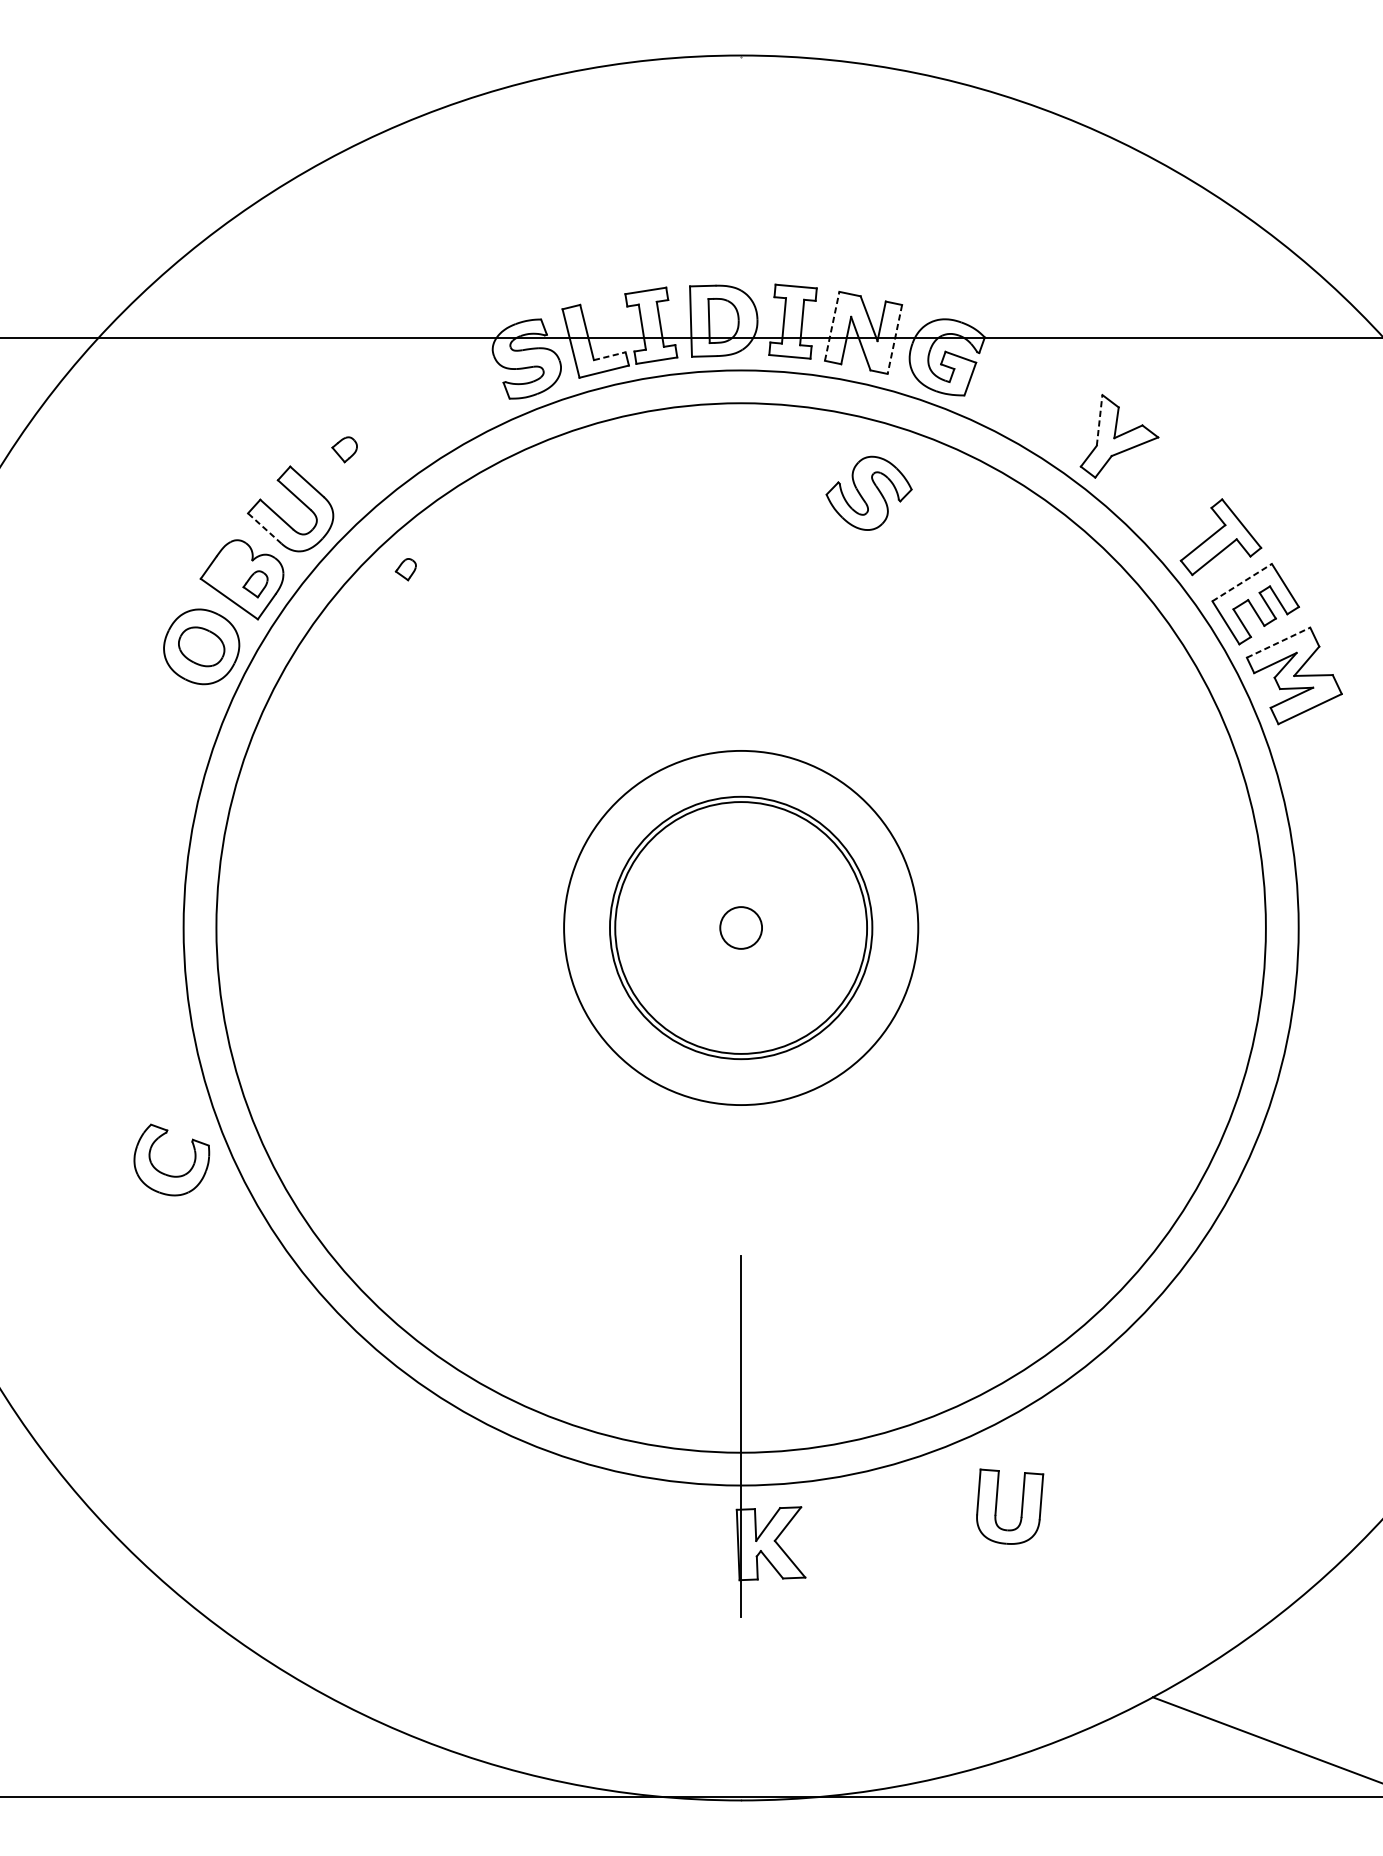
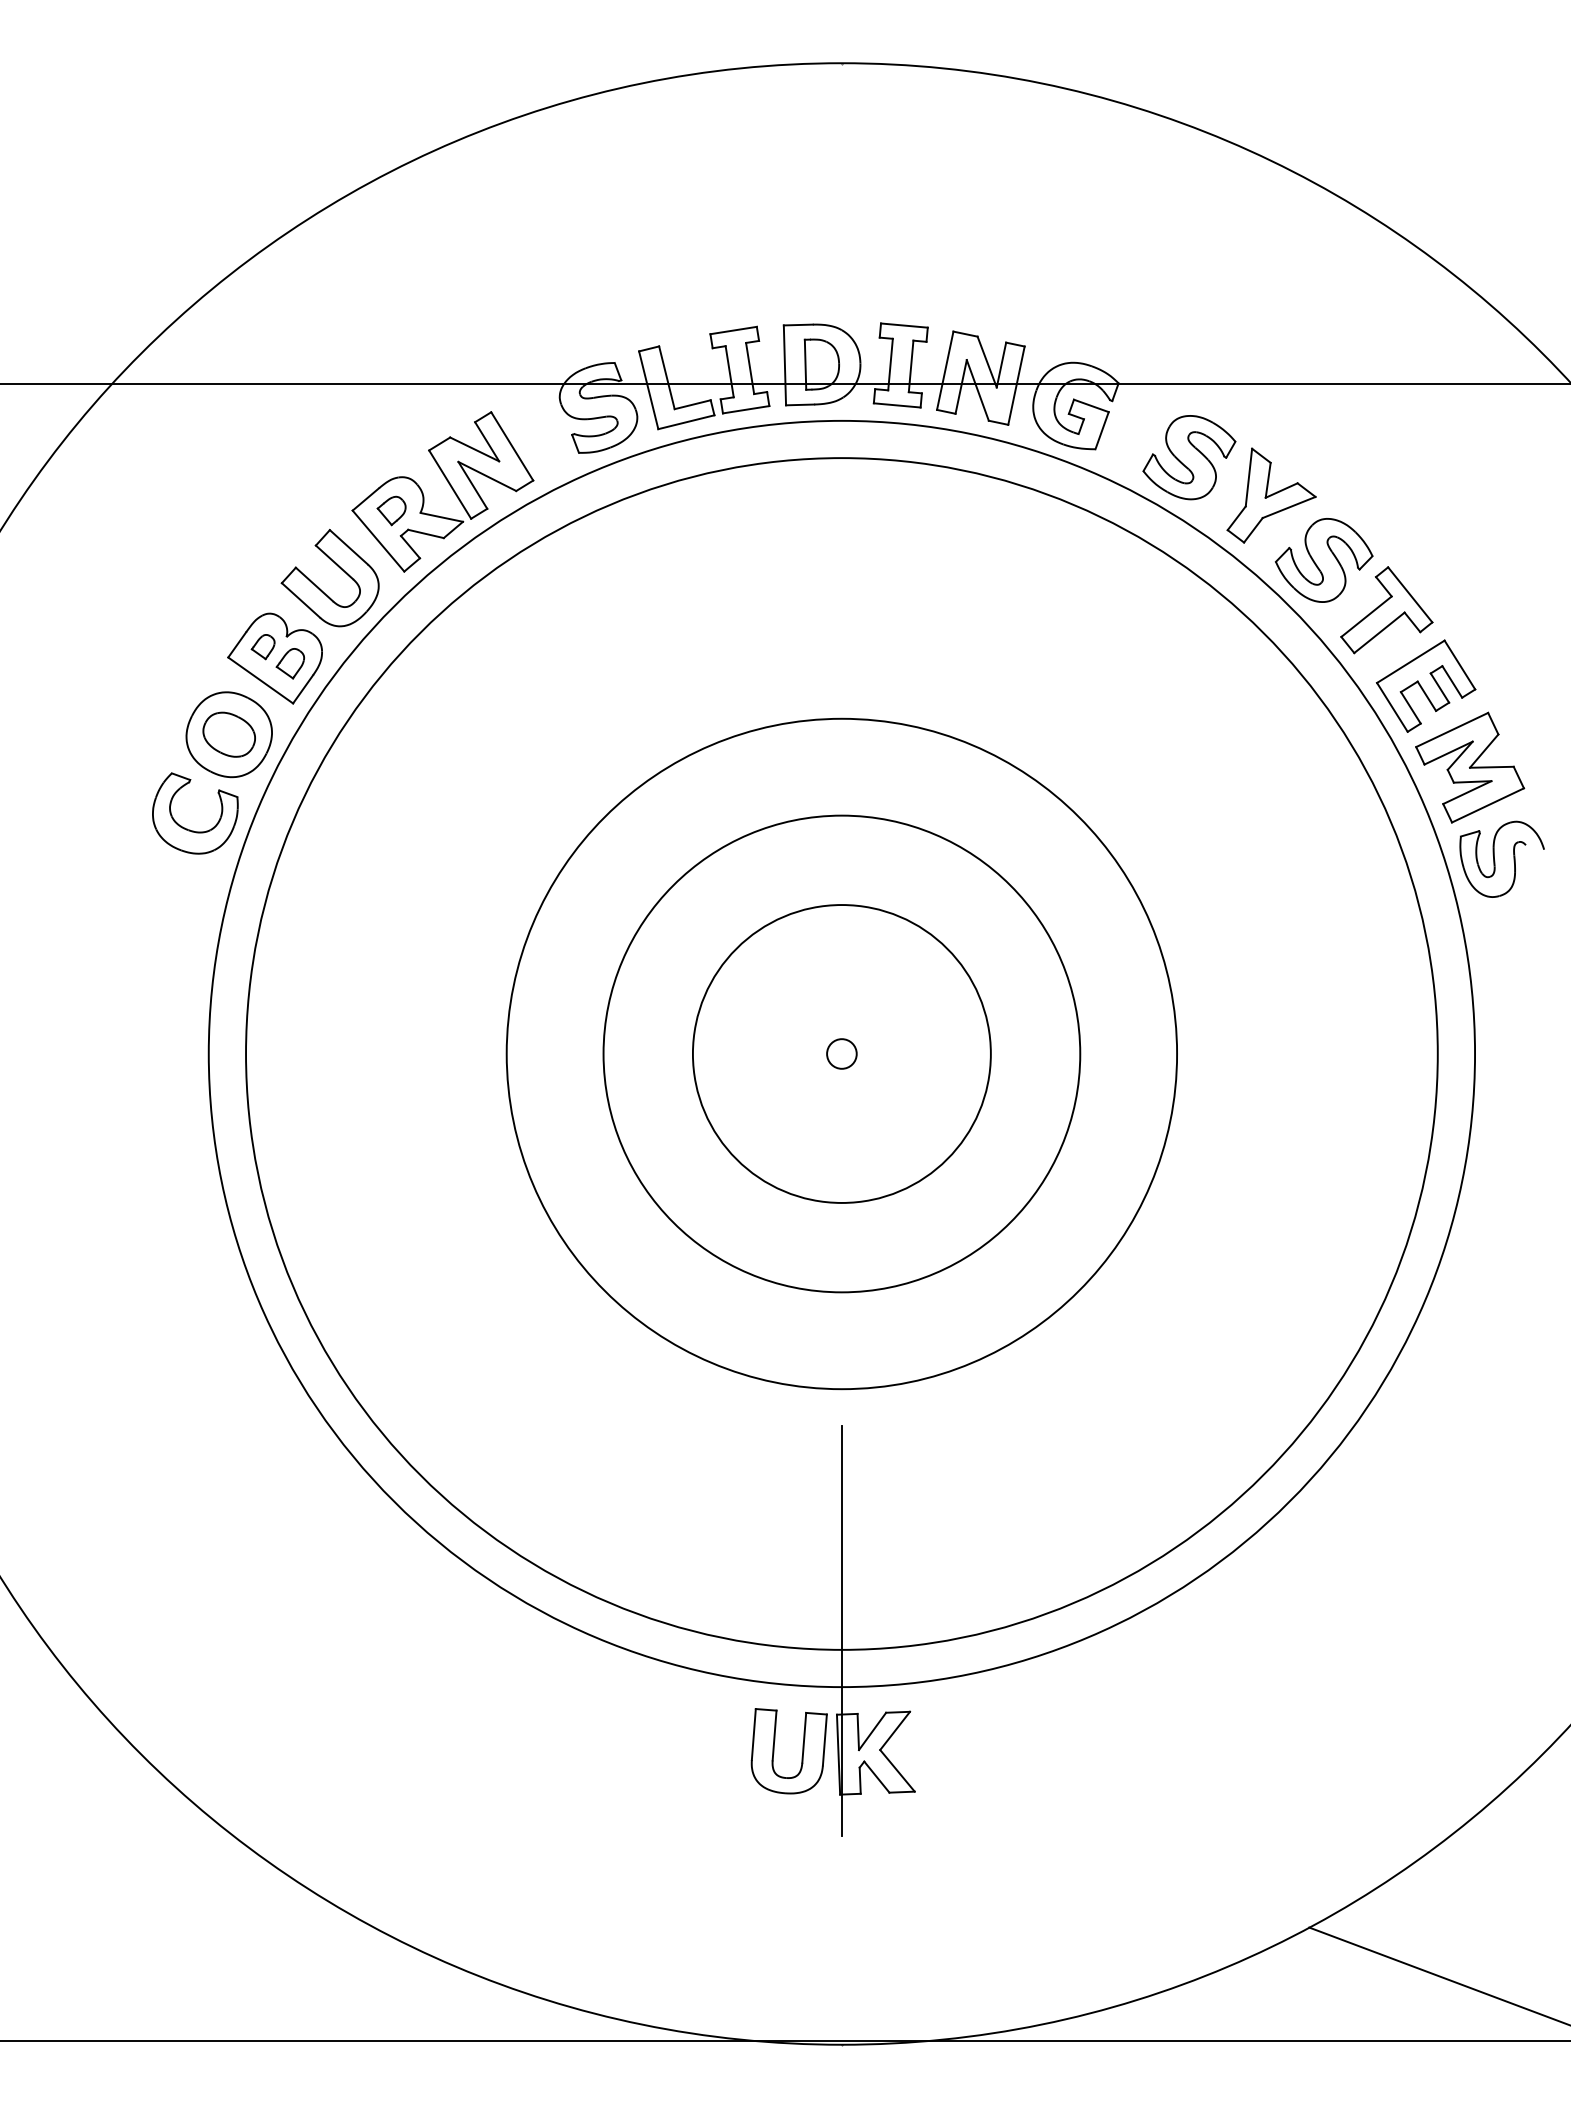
line: (832, 326) -> (945, 370), dashed -> solid
line: (894, 340) -> (1016, 386), dashed -> solid
line: (609, 356) -> (692, 404), dashed -> solid
part: (1047, 402) -> (1189, 457), added
line: (1100, 420) -> (1249, 477), dashed -> solid
part: (396, 429) -> (450, 487), added
part: (868, 493) -> (1323, 560), moved
line: (264, 528) -> (300, 600), dashed -> solid
part: (405, 570) -> (262, 647), moved
line: (1241, 582) -> (1410, 661), dashed -> solid
line: (1278, 643) -> (1452, 730), dashed -> solid
part: (1316, 757) -> (1495, 860), added
circle: (740, 927) -> (841, 1053), size x0.62
circle: (740, 927) -> (841, 1053), size x1.67
circle: (740, 927) -> (841, 1053), size x1.67
part: (167, 1174) -> (190, 829), moved
part: (1020, 1511) -> (801, 1756), moved

